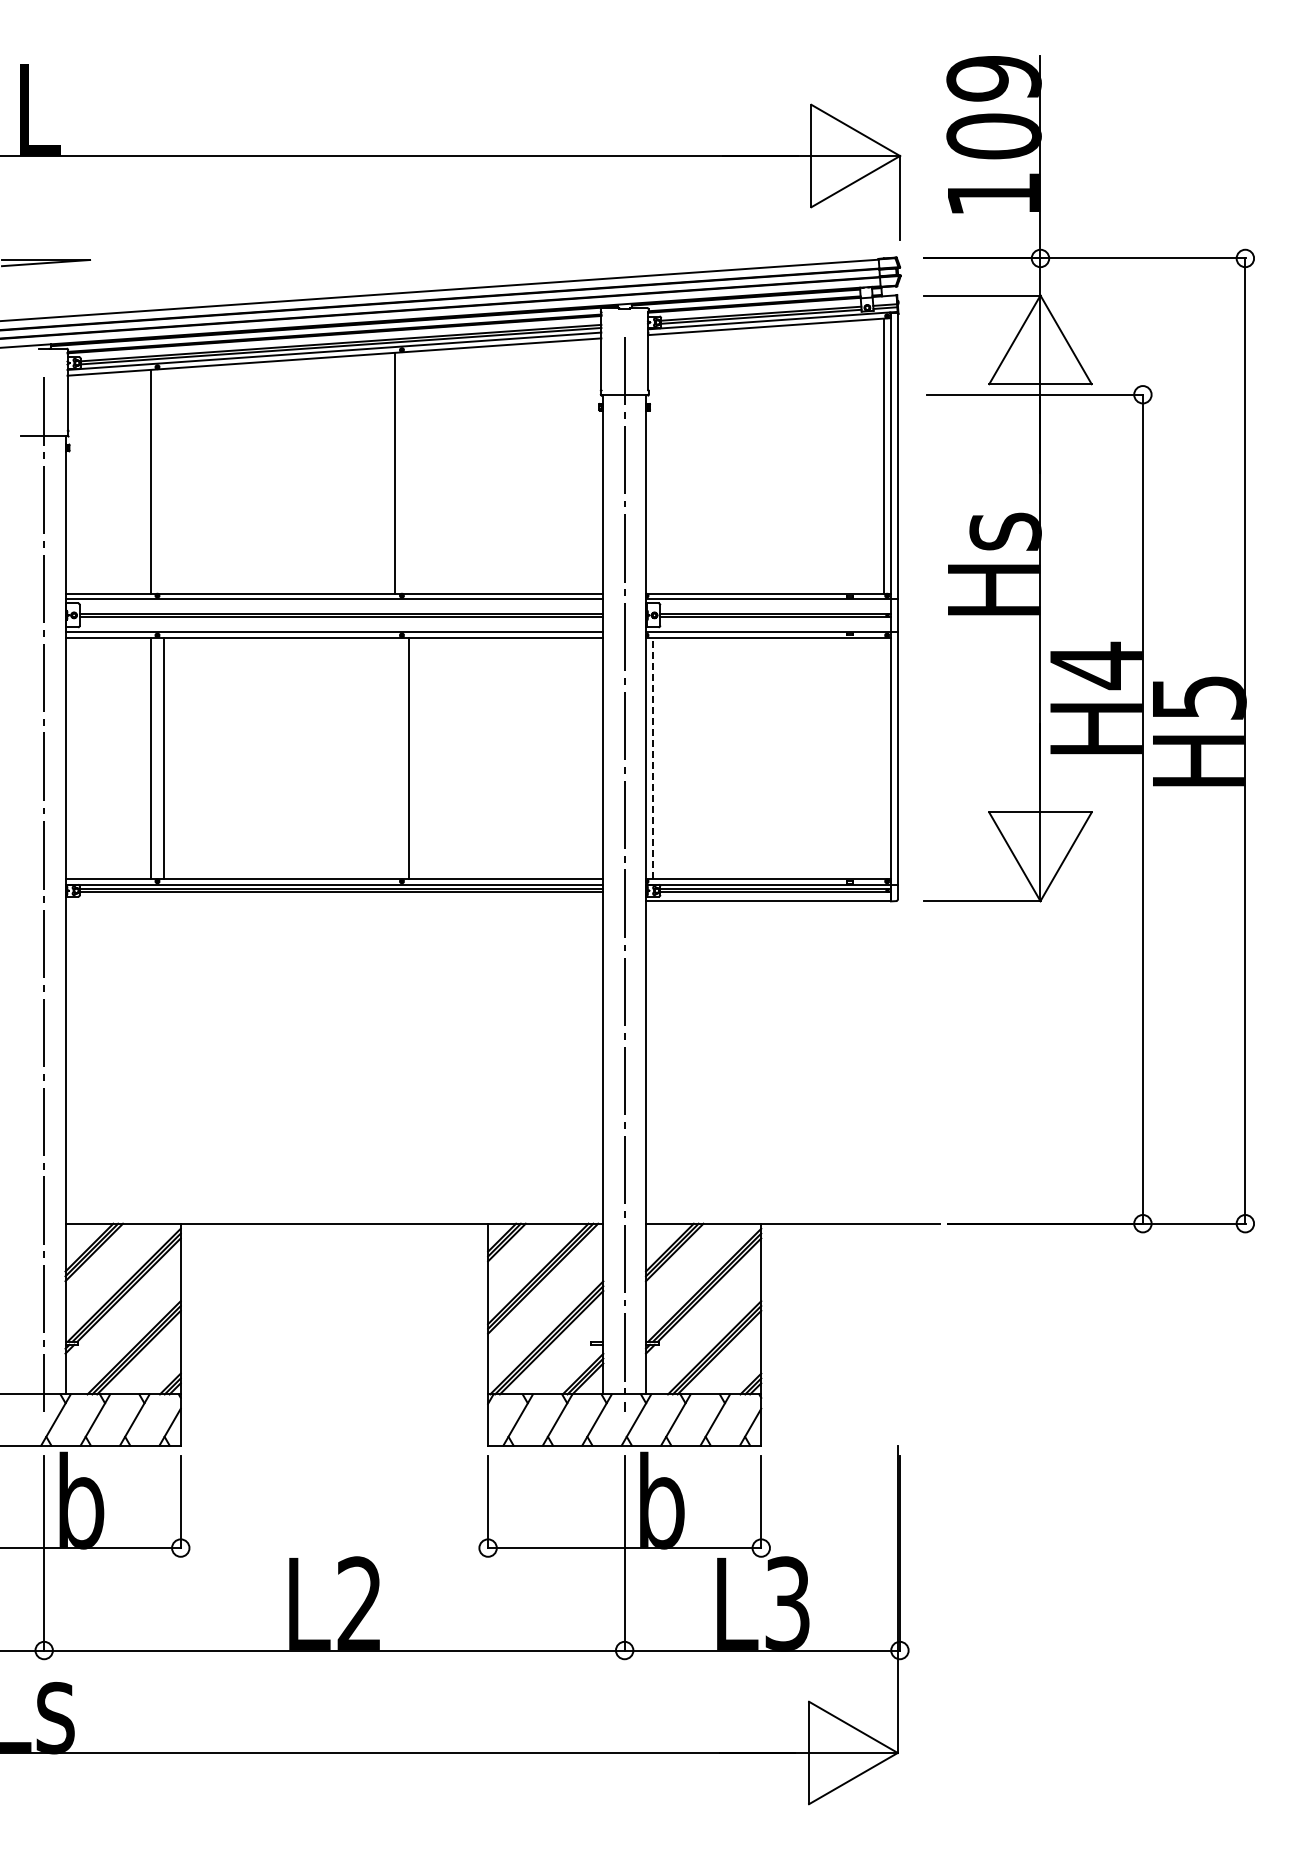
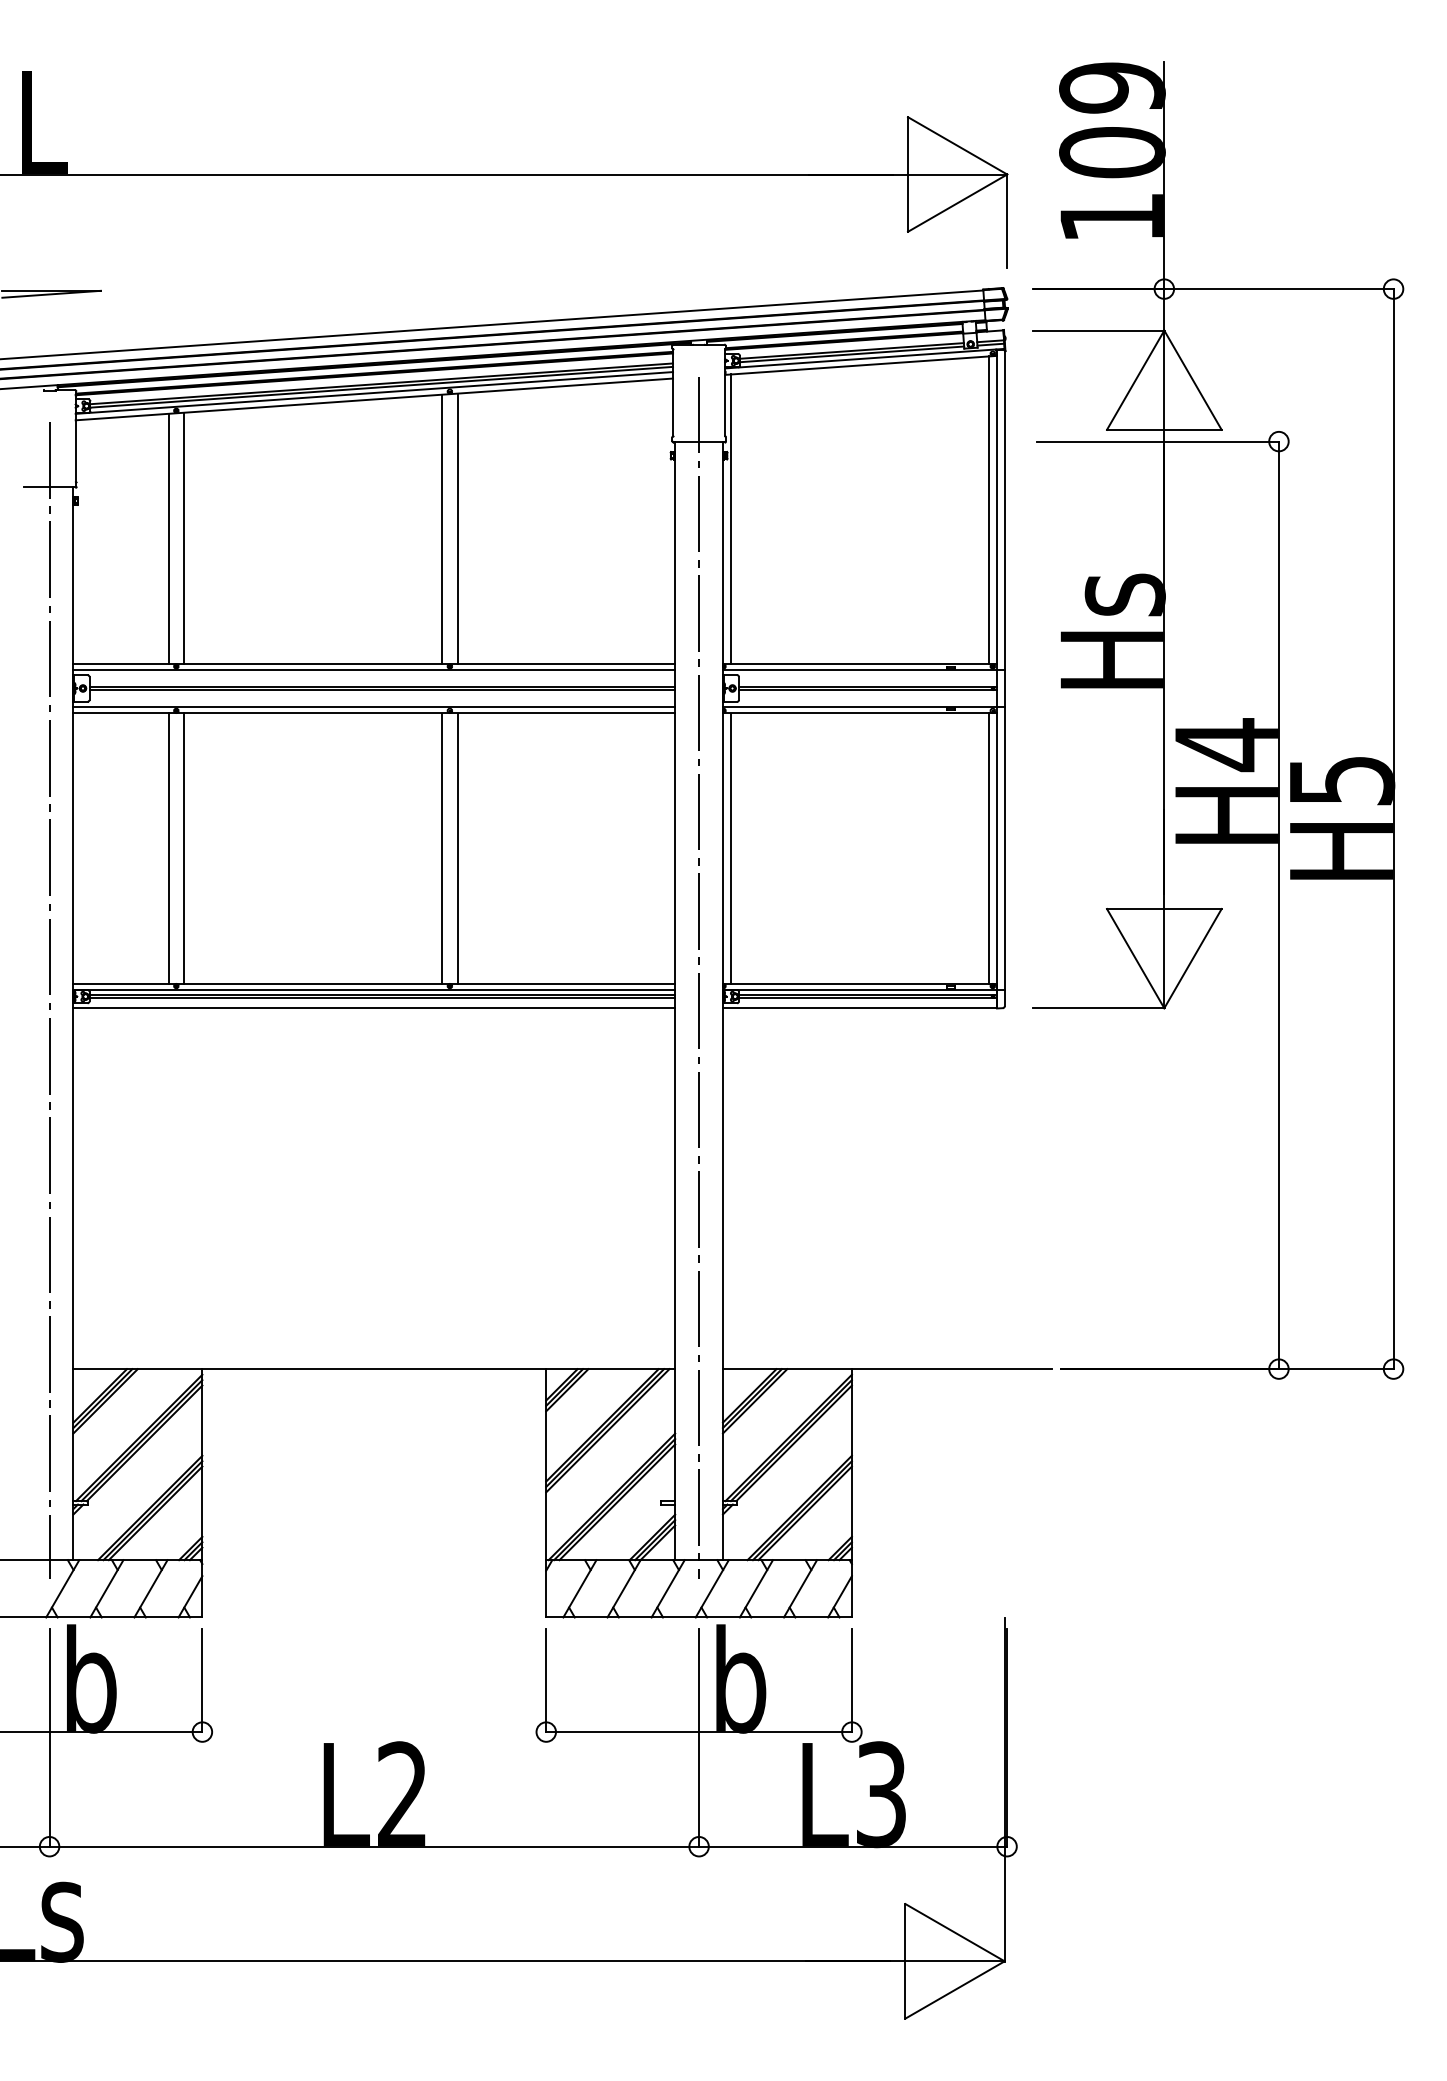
line: (653, 463) -> (731, 518), added
line: (408, 472) -> (457, 528), added
line: (164, 480) -> (184, 537), added
line: (395, 758) -> (442, 848), added
line: (653, 758) -> (731, 848), dashed -> solid
line: (884, 758) -> (989, 848), added
line: (334, 901) -> (374, 1008), added

